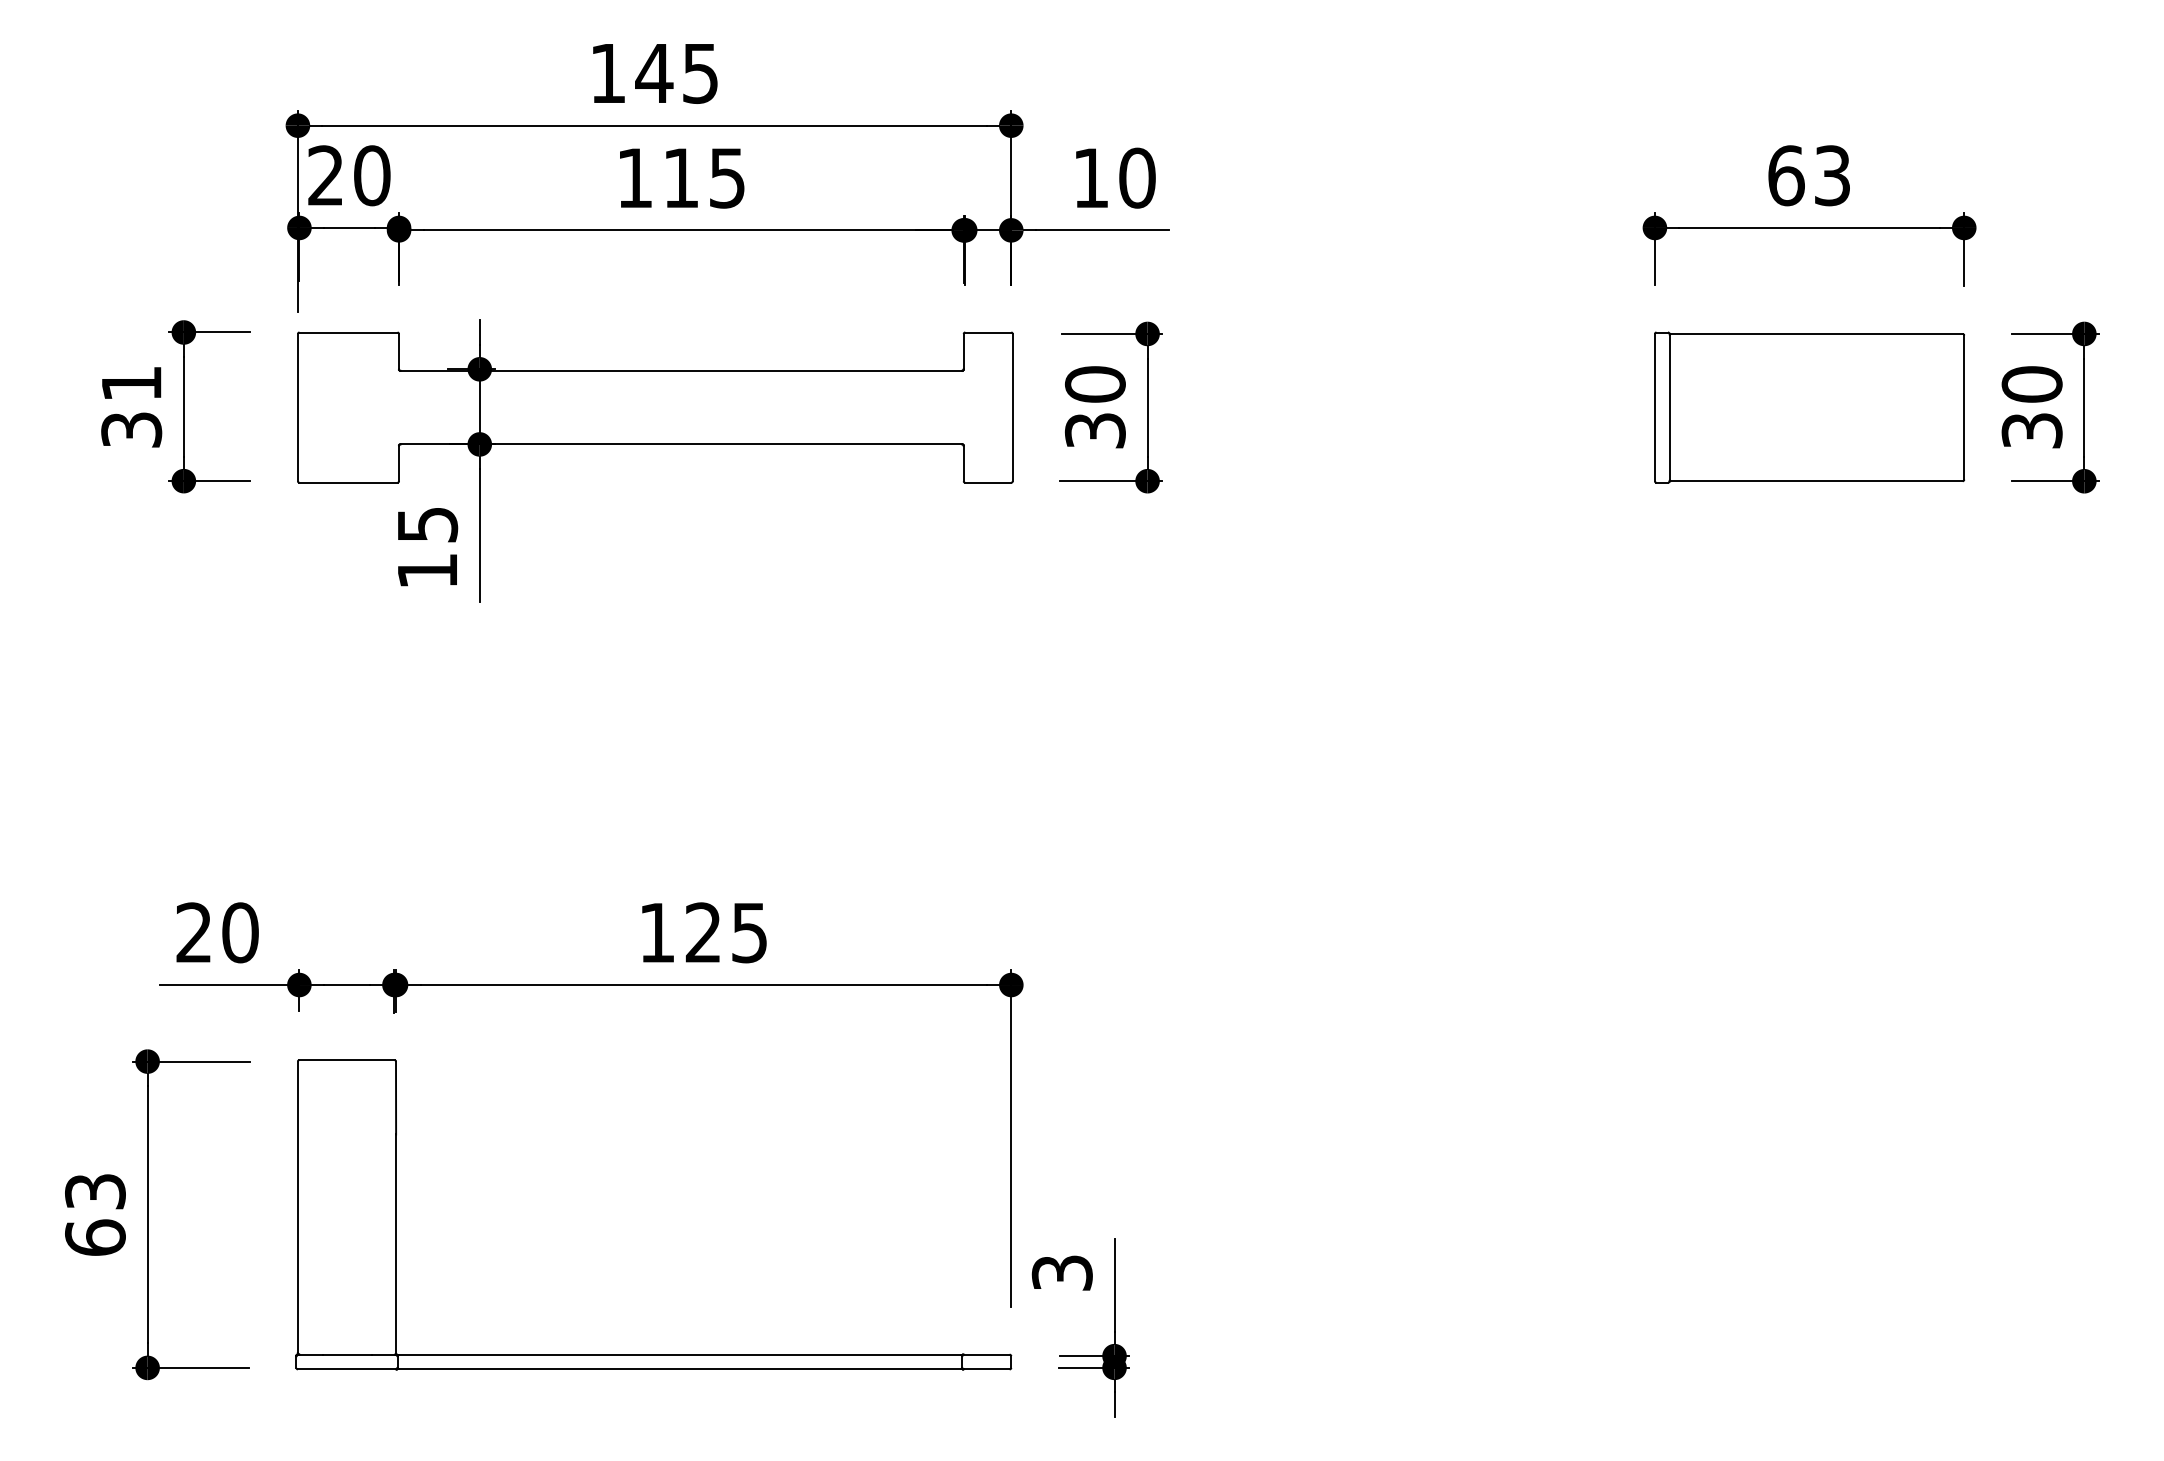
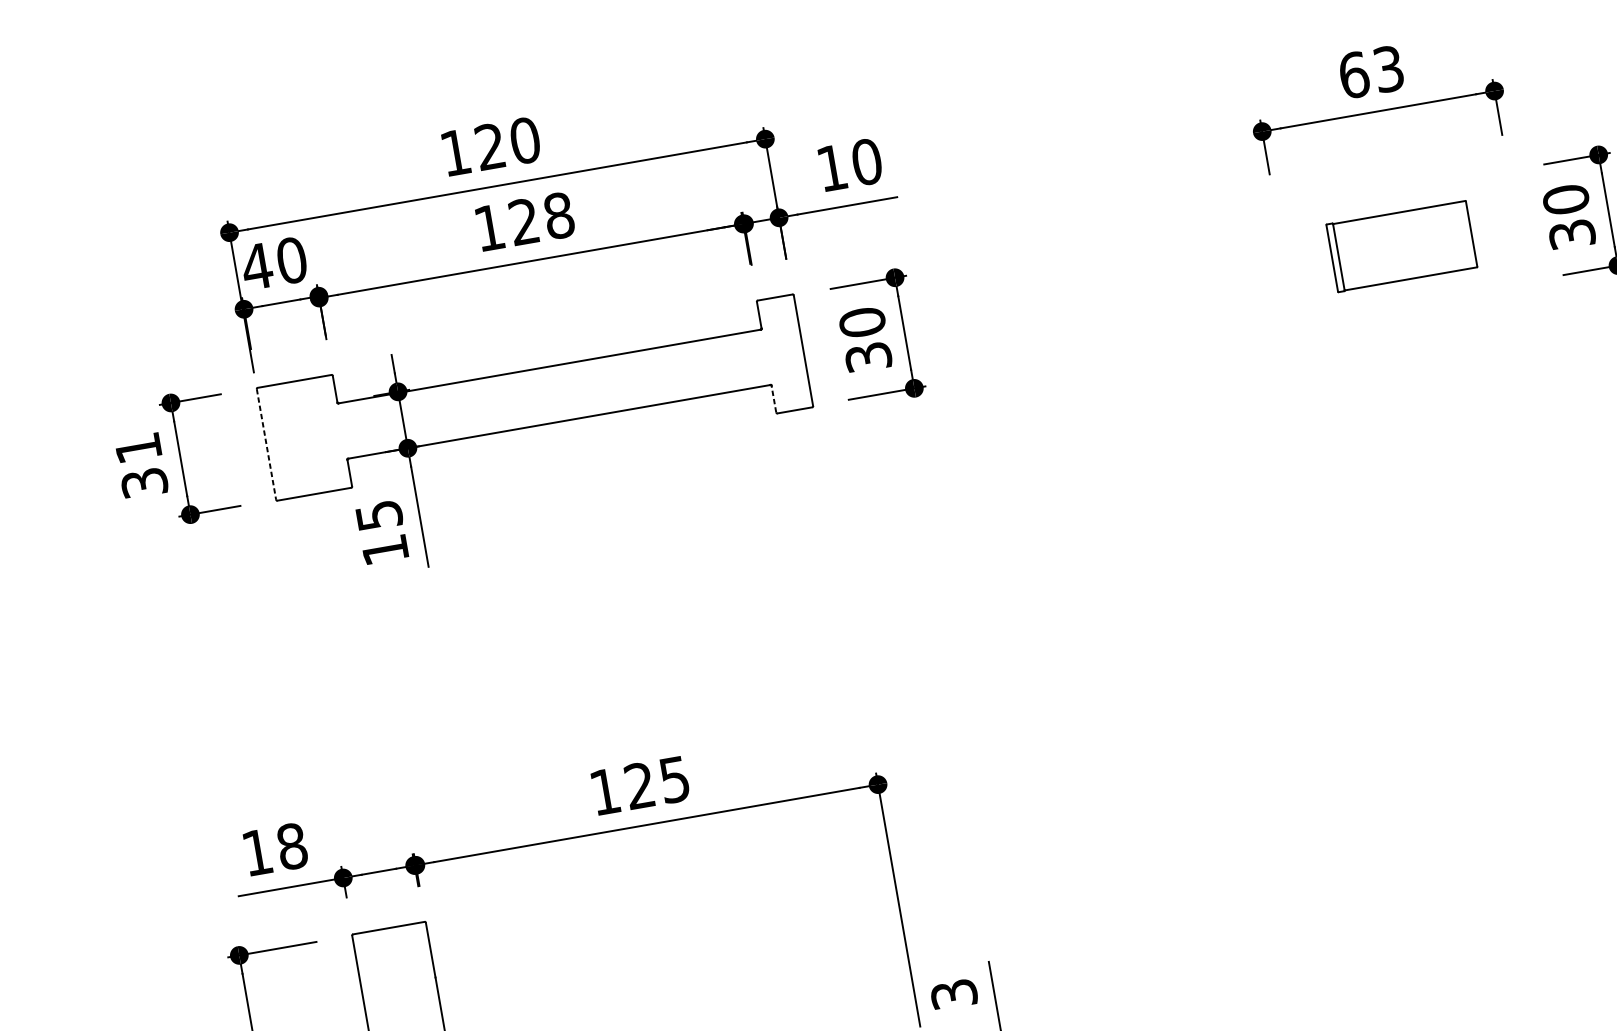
text: (677, 73) -> (507, 143), 145 -> 120
text: (325, 175) -> (256, 266), 20 -> 40
text: (704, 177) -> (541, 218), 115 -> 128
line: (297, 407) -> (266, 444), solid -> dashed
part: (1809, 407) -> (1401, 246), size x0.6
line: (963, 463) -> (773, 399), solid -> dashed
text: (217, 932) -> (274, 849), 20 -> 18

